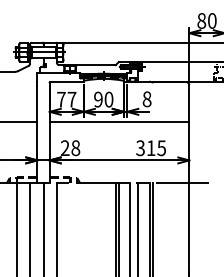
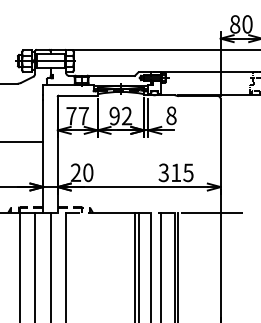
text: (108, 99) -> (126, 116), 90 -> 92
line: (119, 121) -> (139, 141), removed
text: (75, 147) -> (87, 171), 28 -> 20

